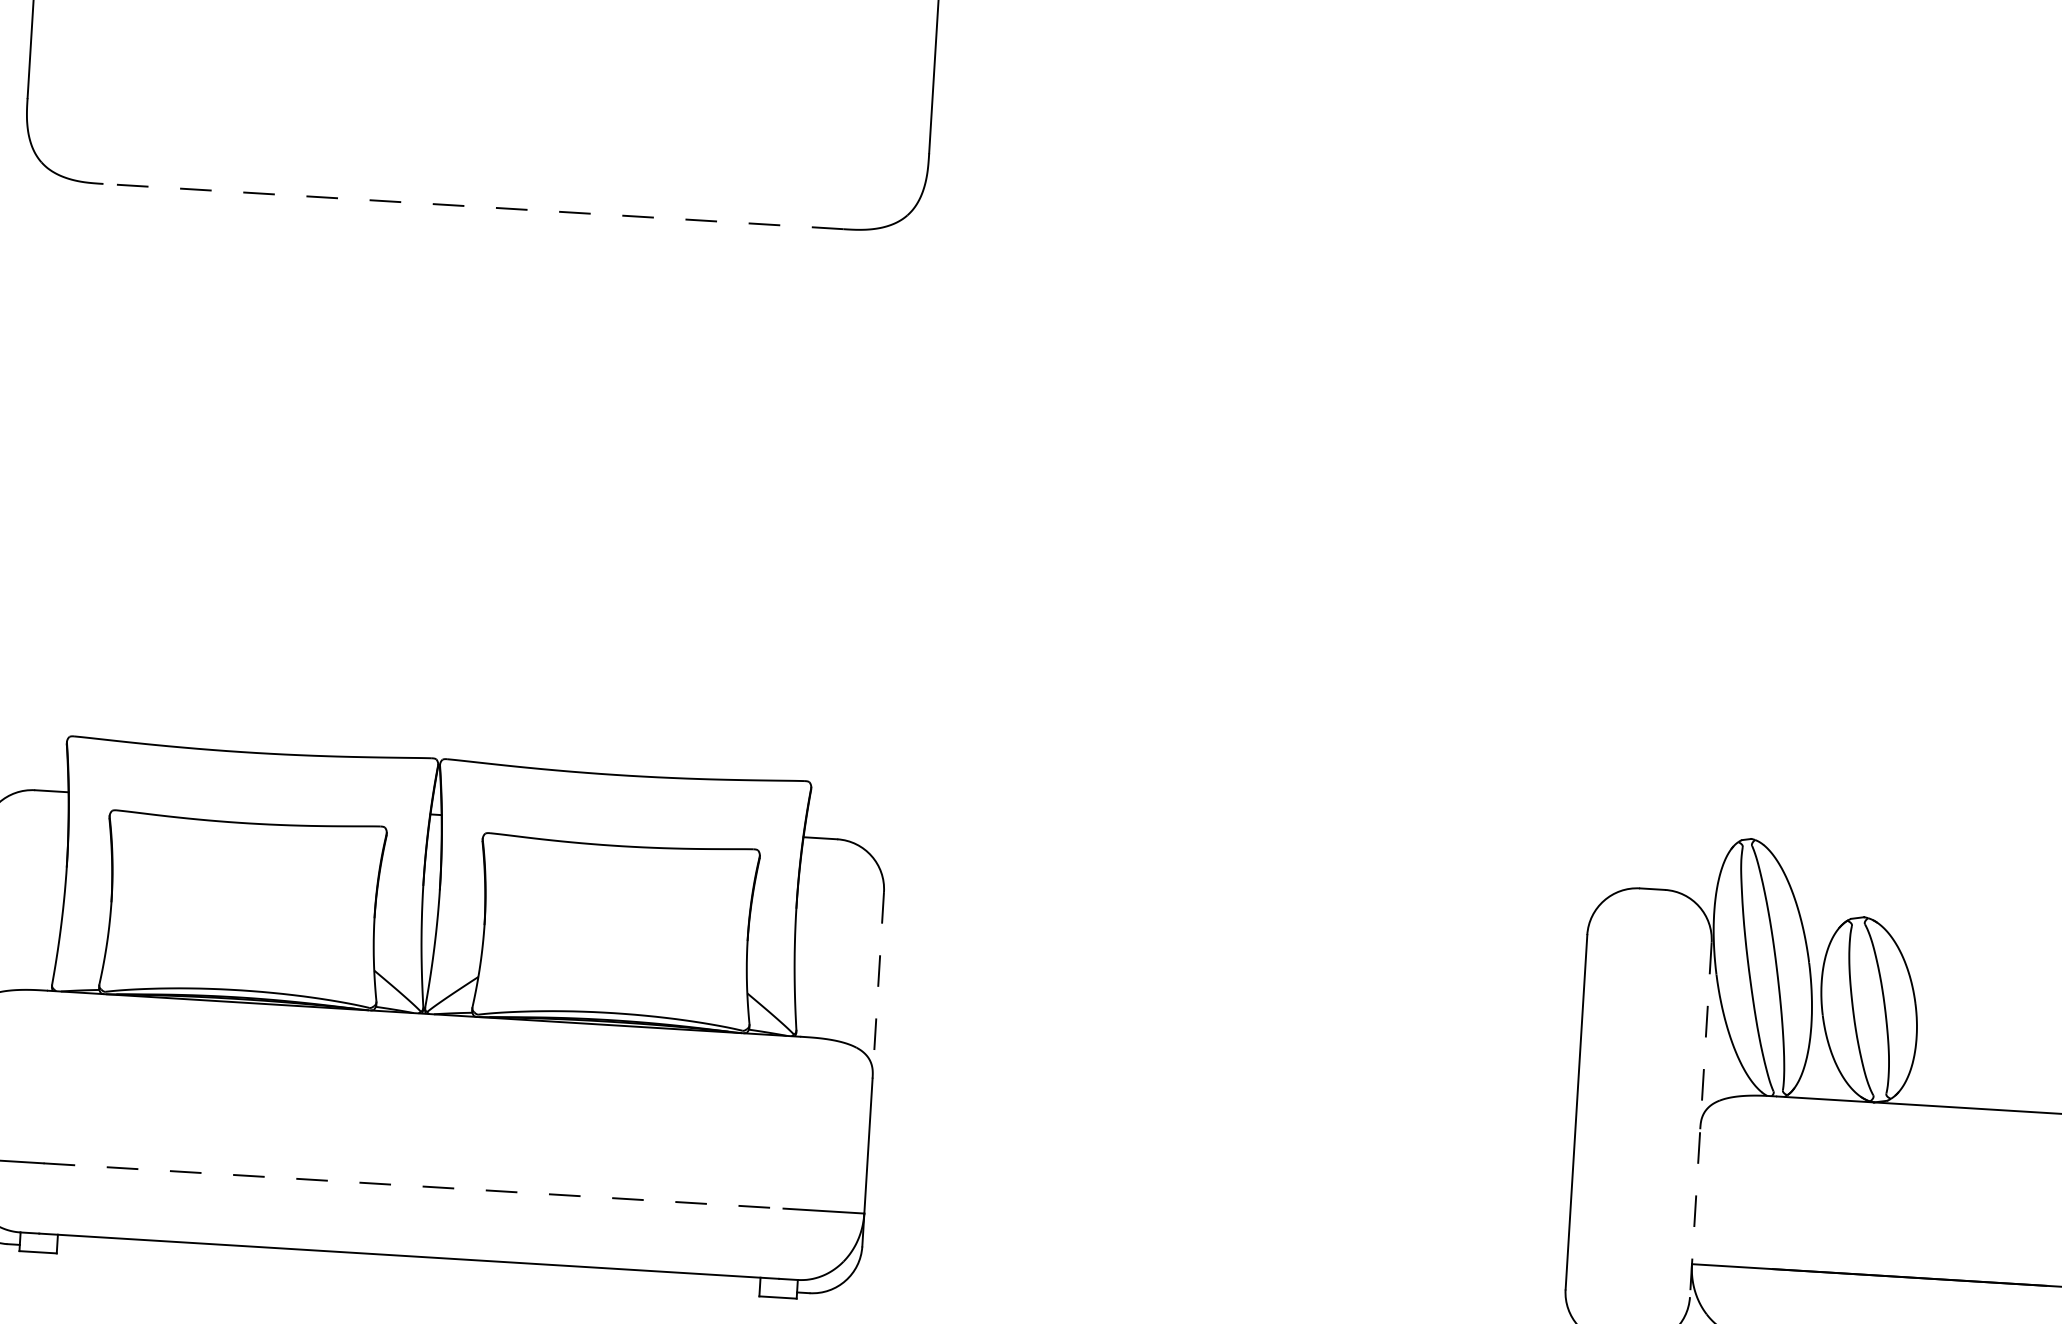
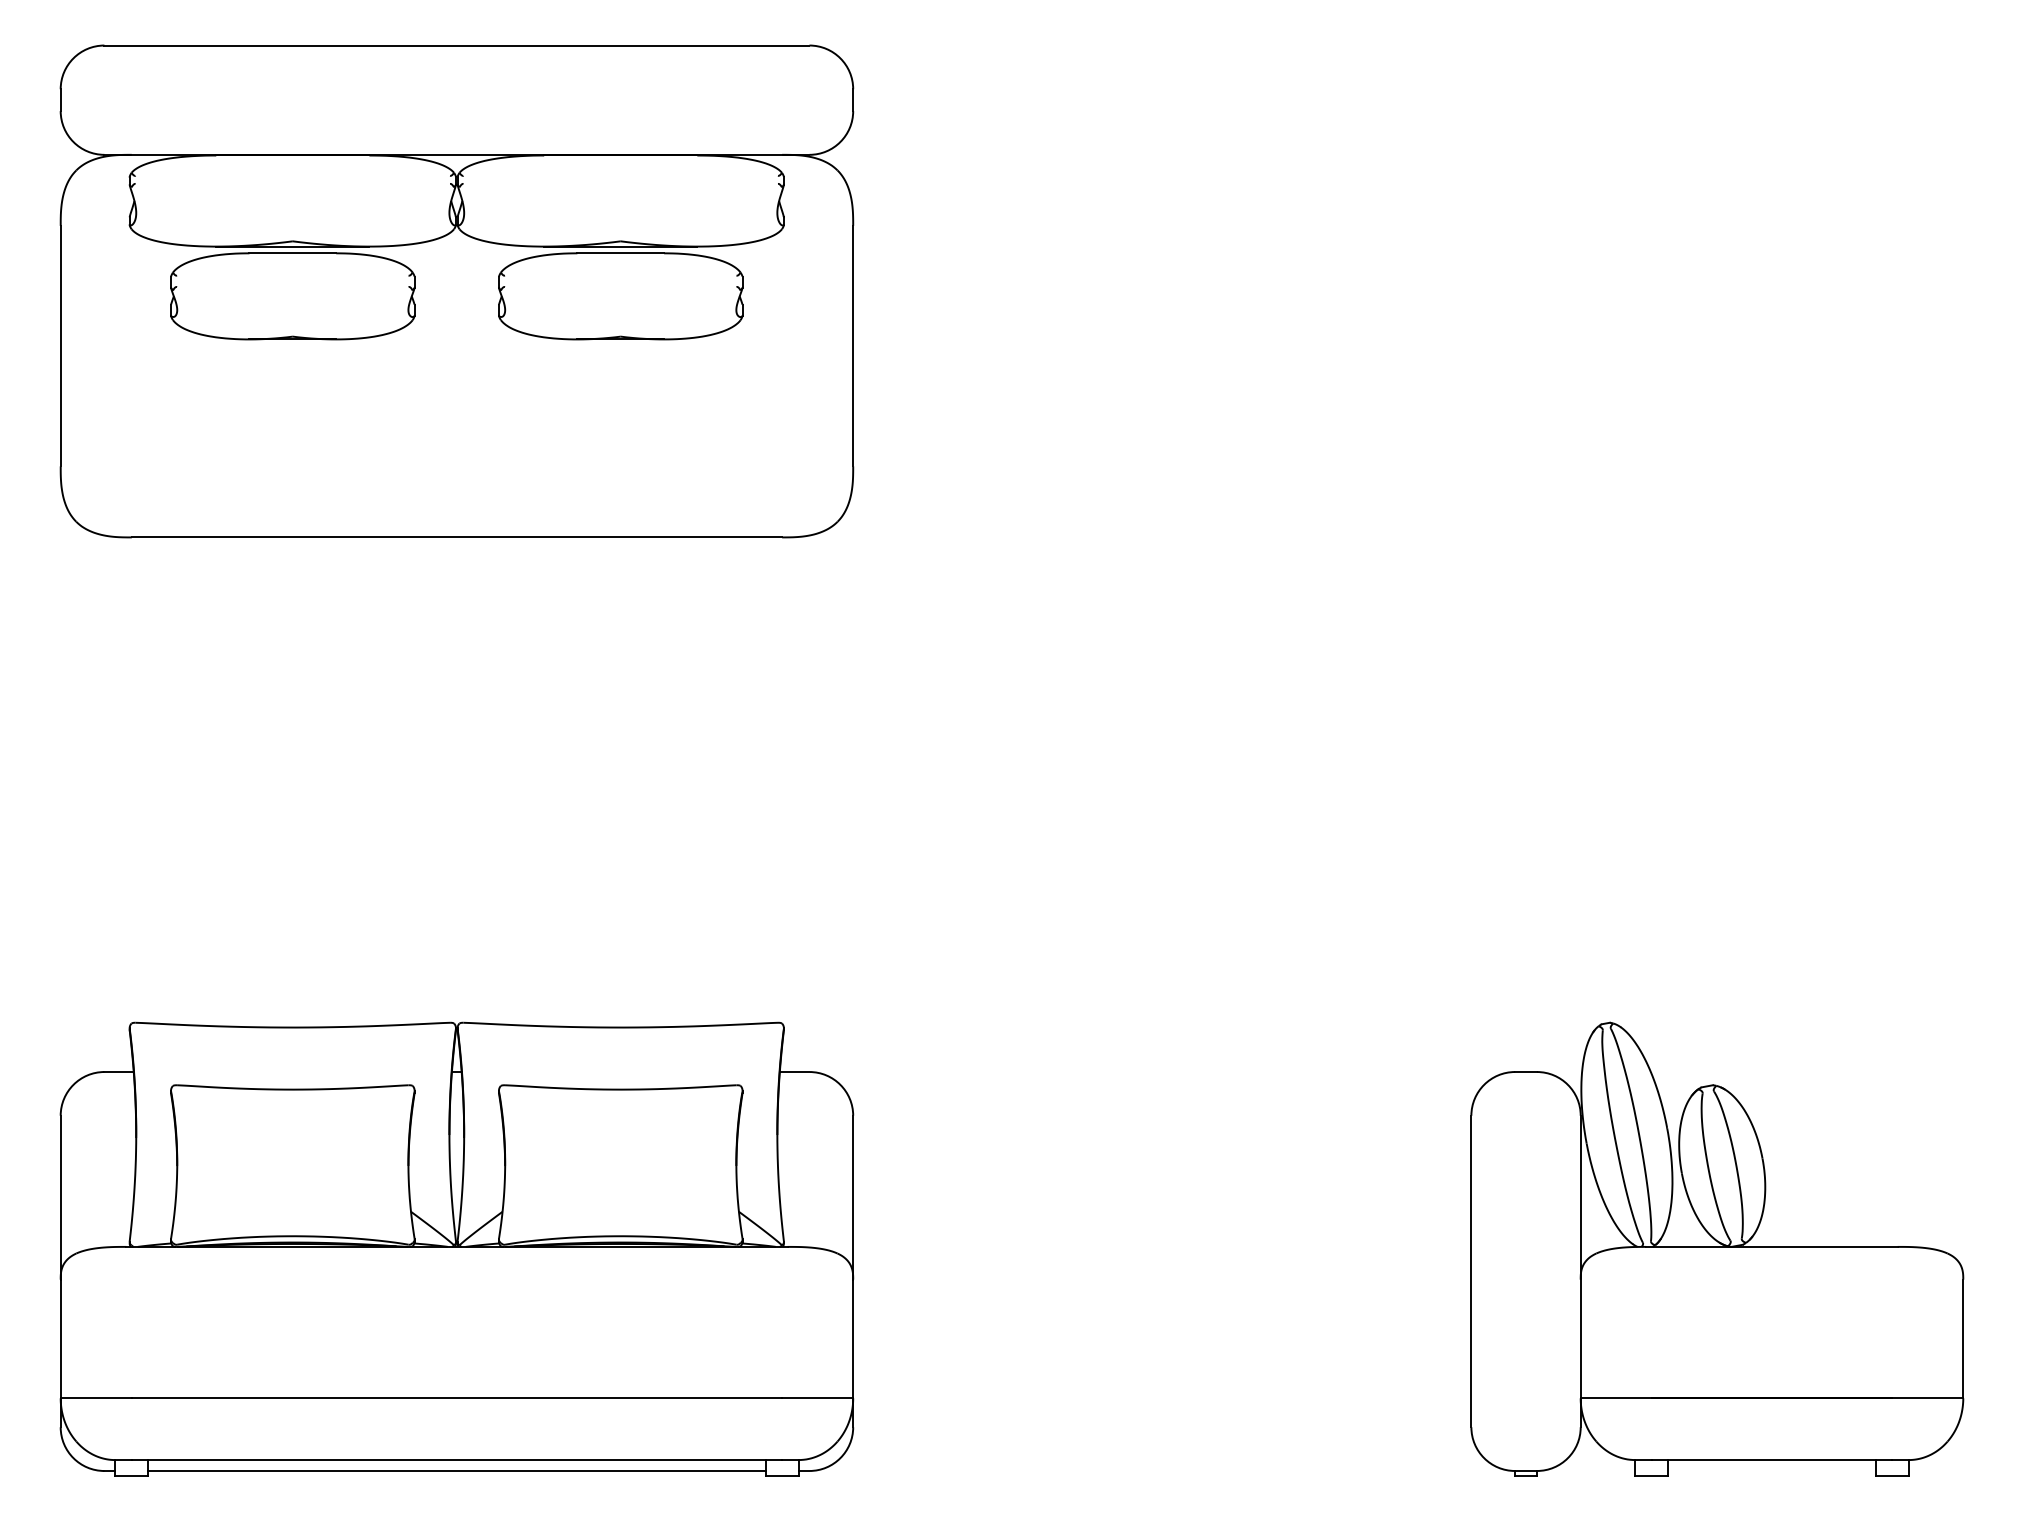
line: (472, 206) -> (456, 537), dashed -> solid
line: (878, 985) -> (853, 1197), dashed -> solid
line: (1700, 1119) -> (1580, 1271), dashed -> solid
line: (414, 1186) -> (457, 1398), dashed -> solid
line: (407, 1268) -> (456, 1470), added

